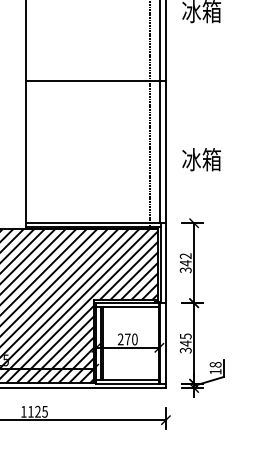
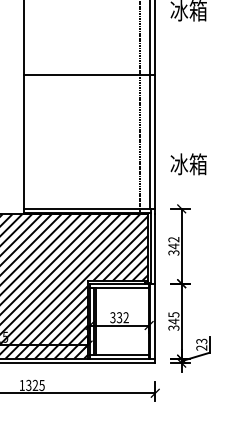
text: (201, 159) -> (188, 164), moved
text: (127, 339) -> (119, 317), 270 -> 332
text: (215, 367) -> (201, 343), 18 -> 23
text: (30, 411) -> (28, 385), 1125 -> 1325

